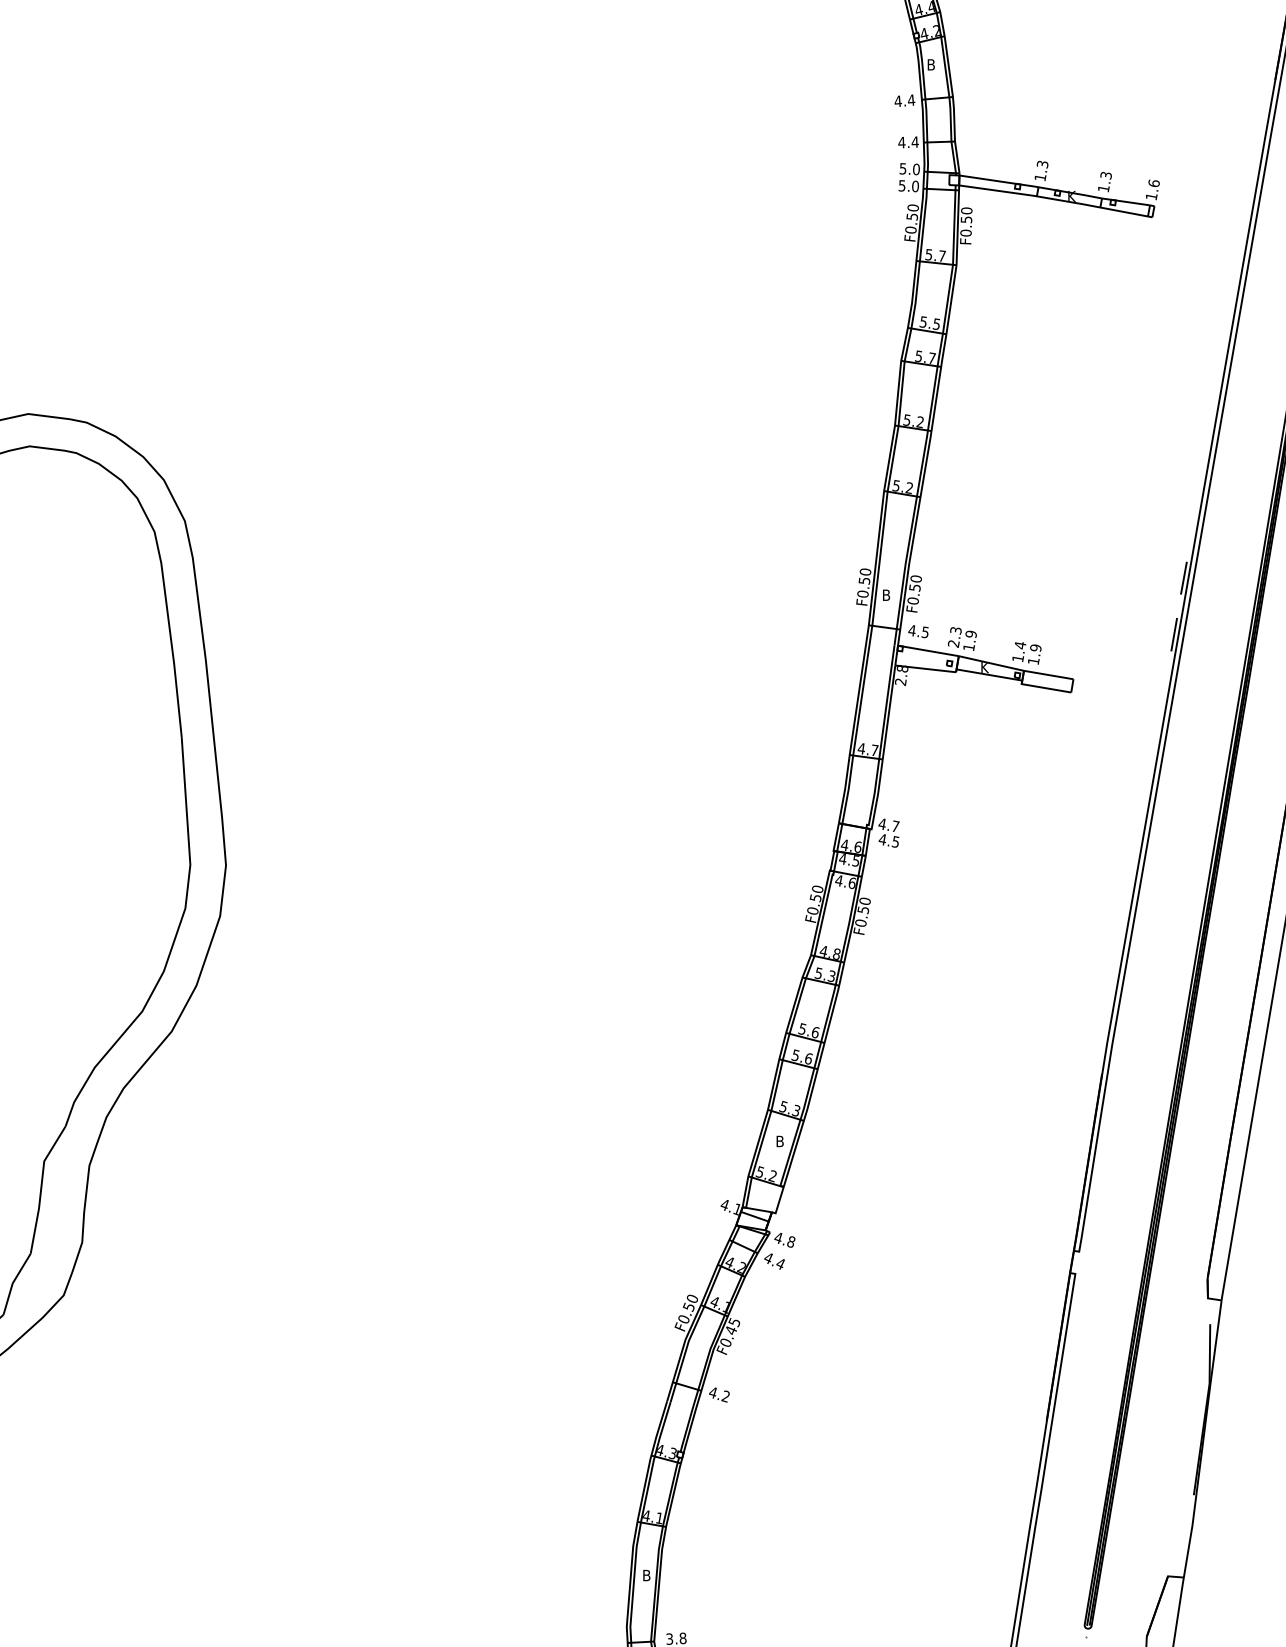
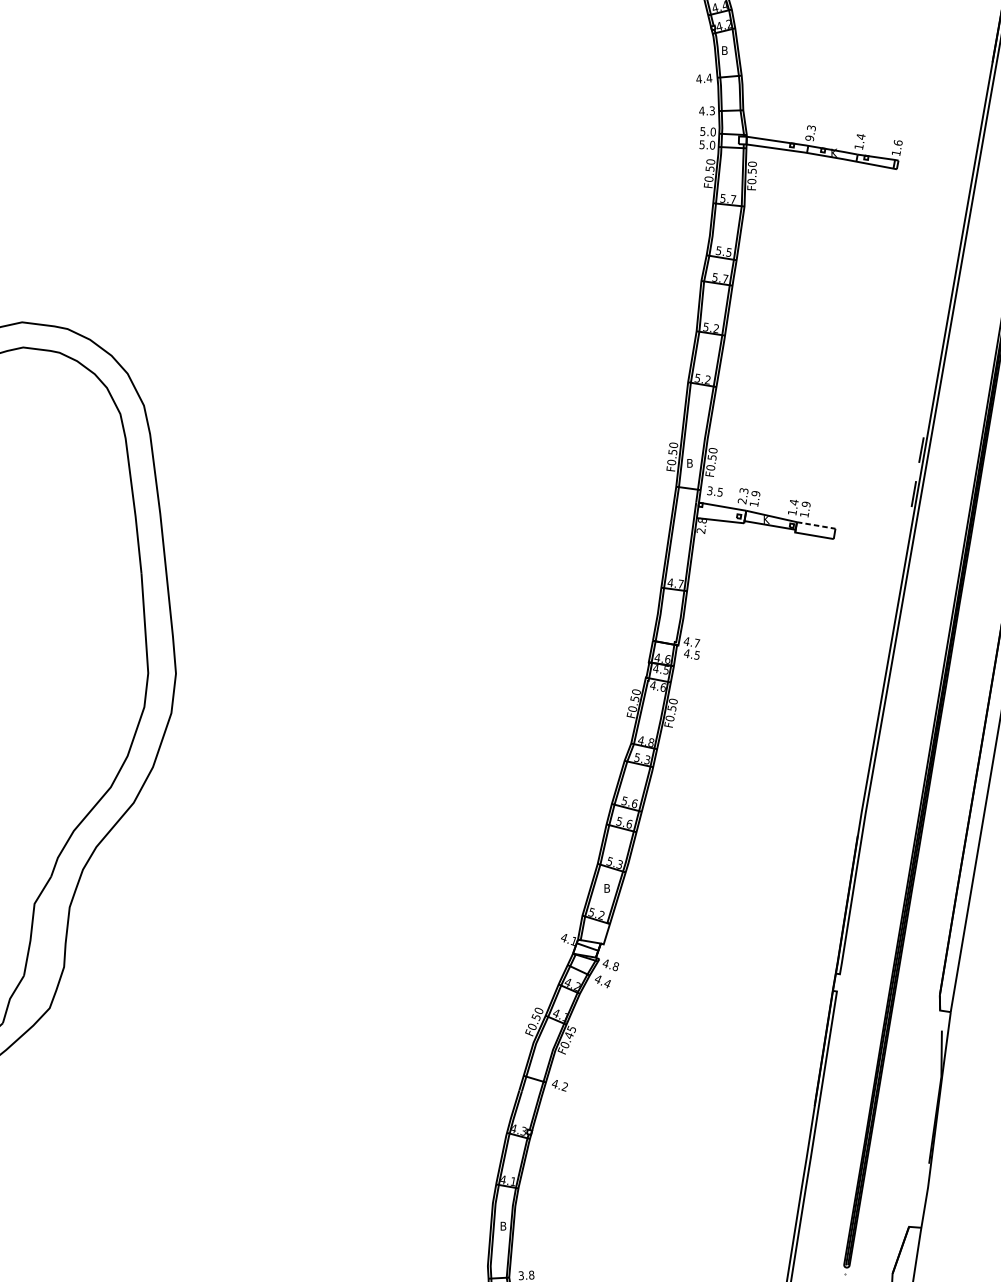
text: (914, 142) -> (711, 111), 4.4 -> 4.3
text: (1105, 175) -> (860, 136), 1.3 -> 1.4
text: (1040, 177) -> (809, 138), 1.3 -> 9.3
text: (911, 630) -> (709, 490), 4.5 -> 3.5
line: (1049, 675) -> (816, 525), solid -> dashed

